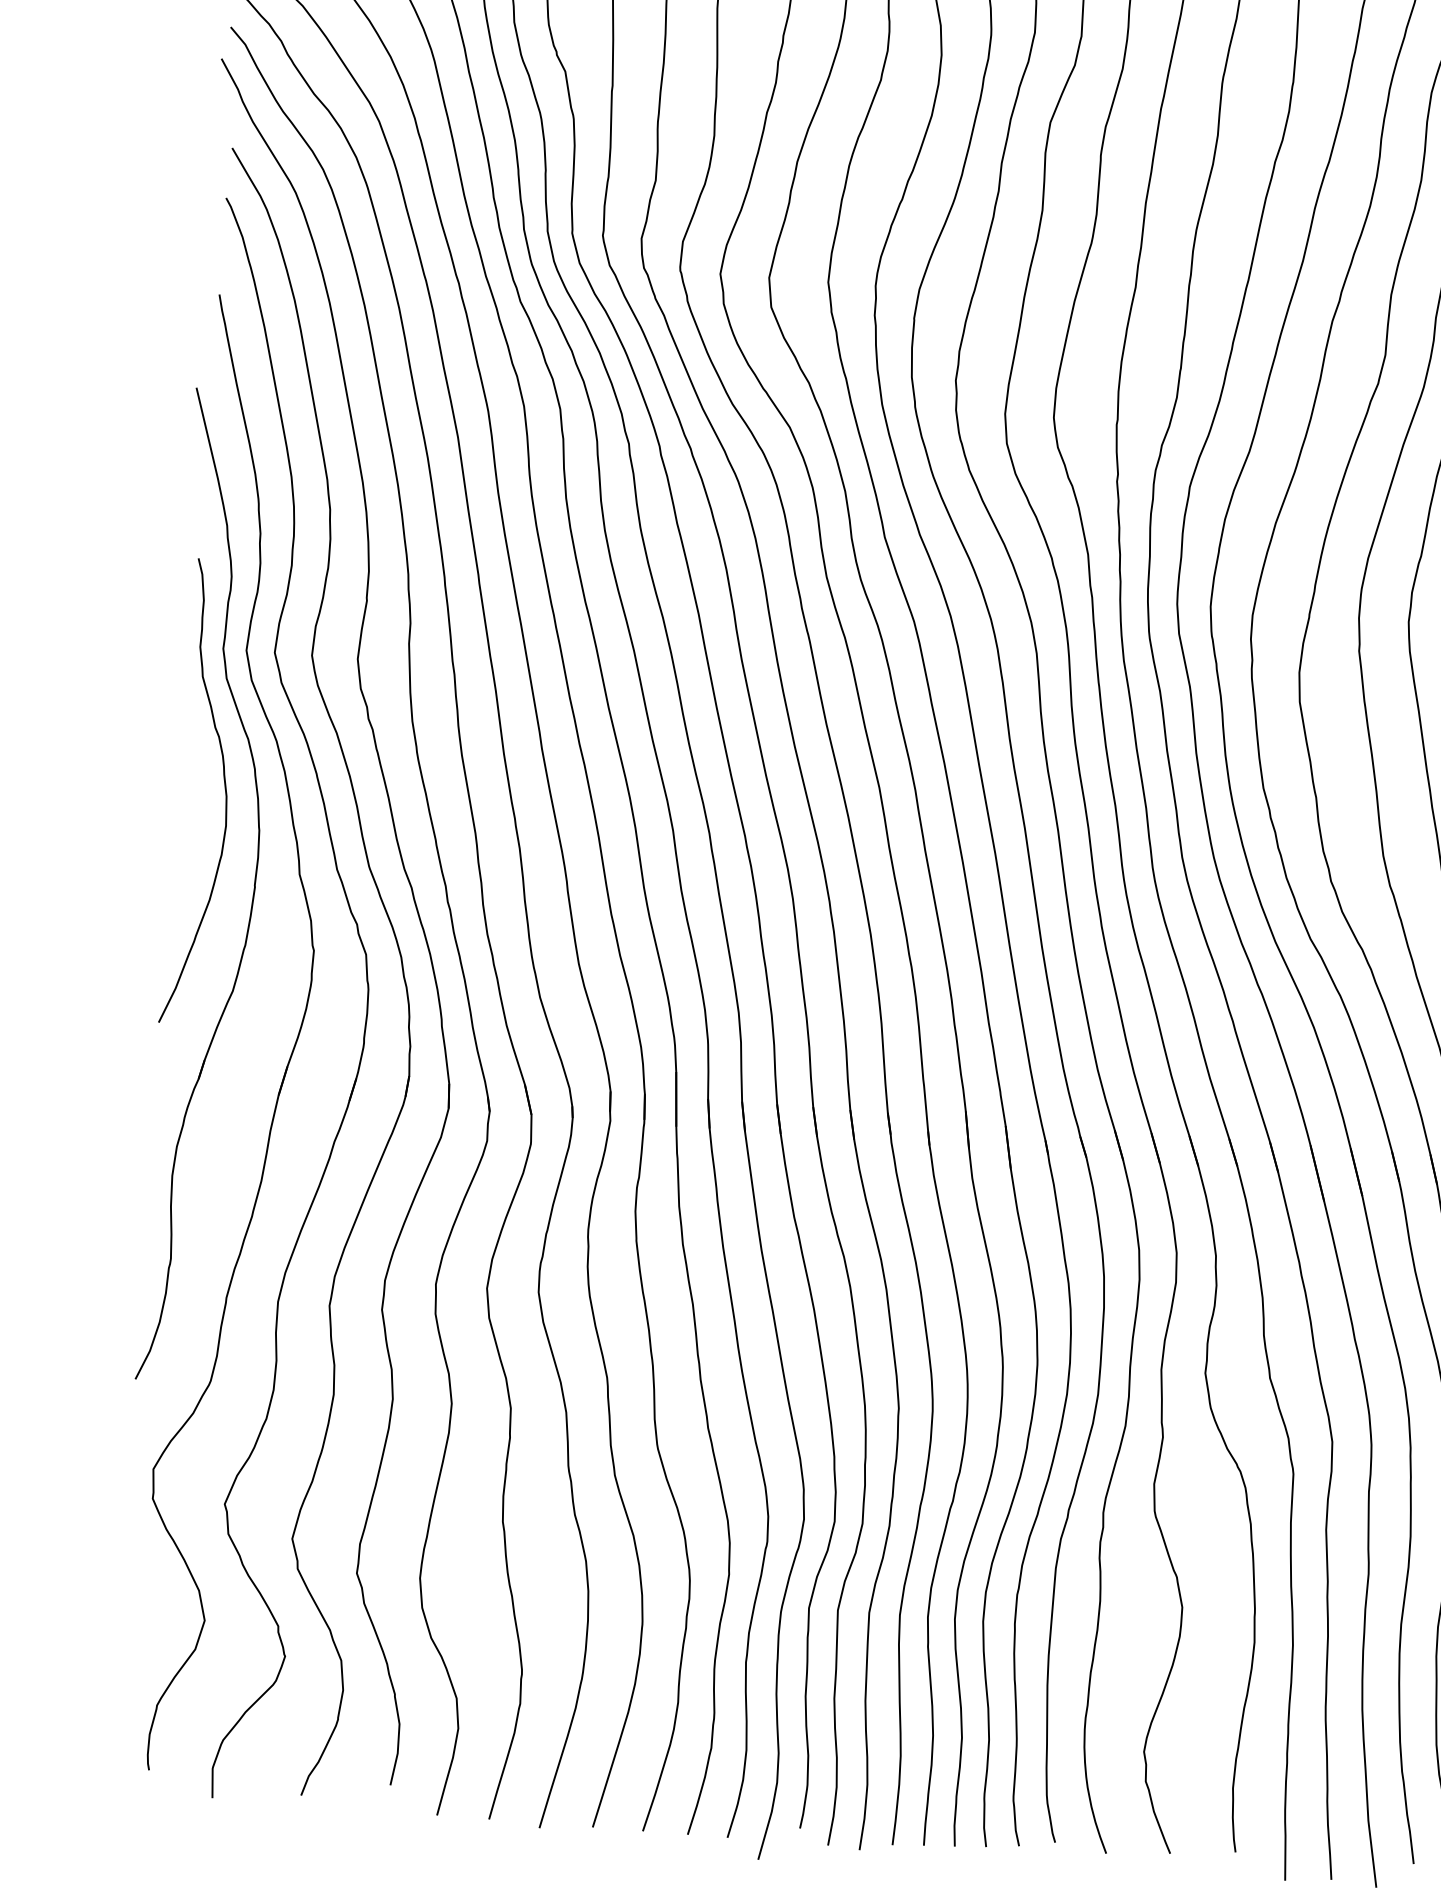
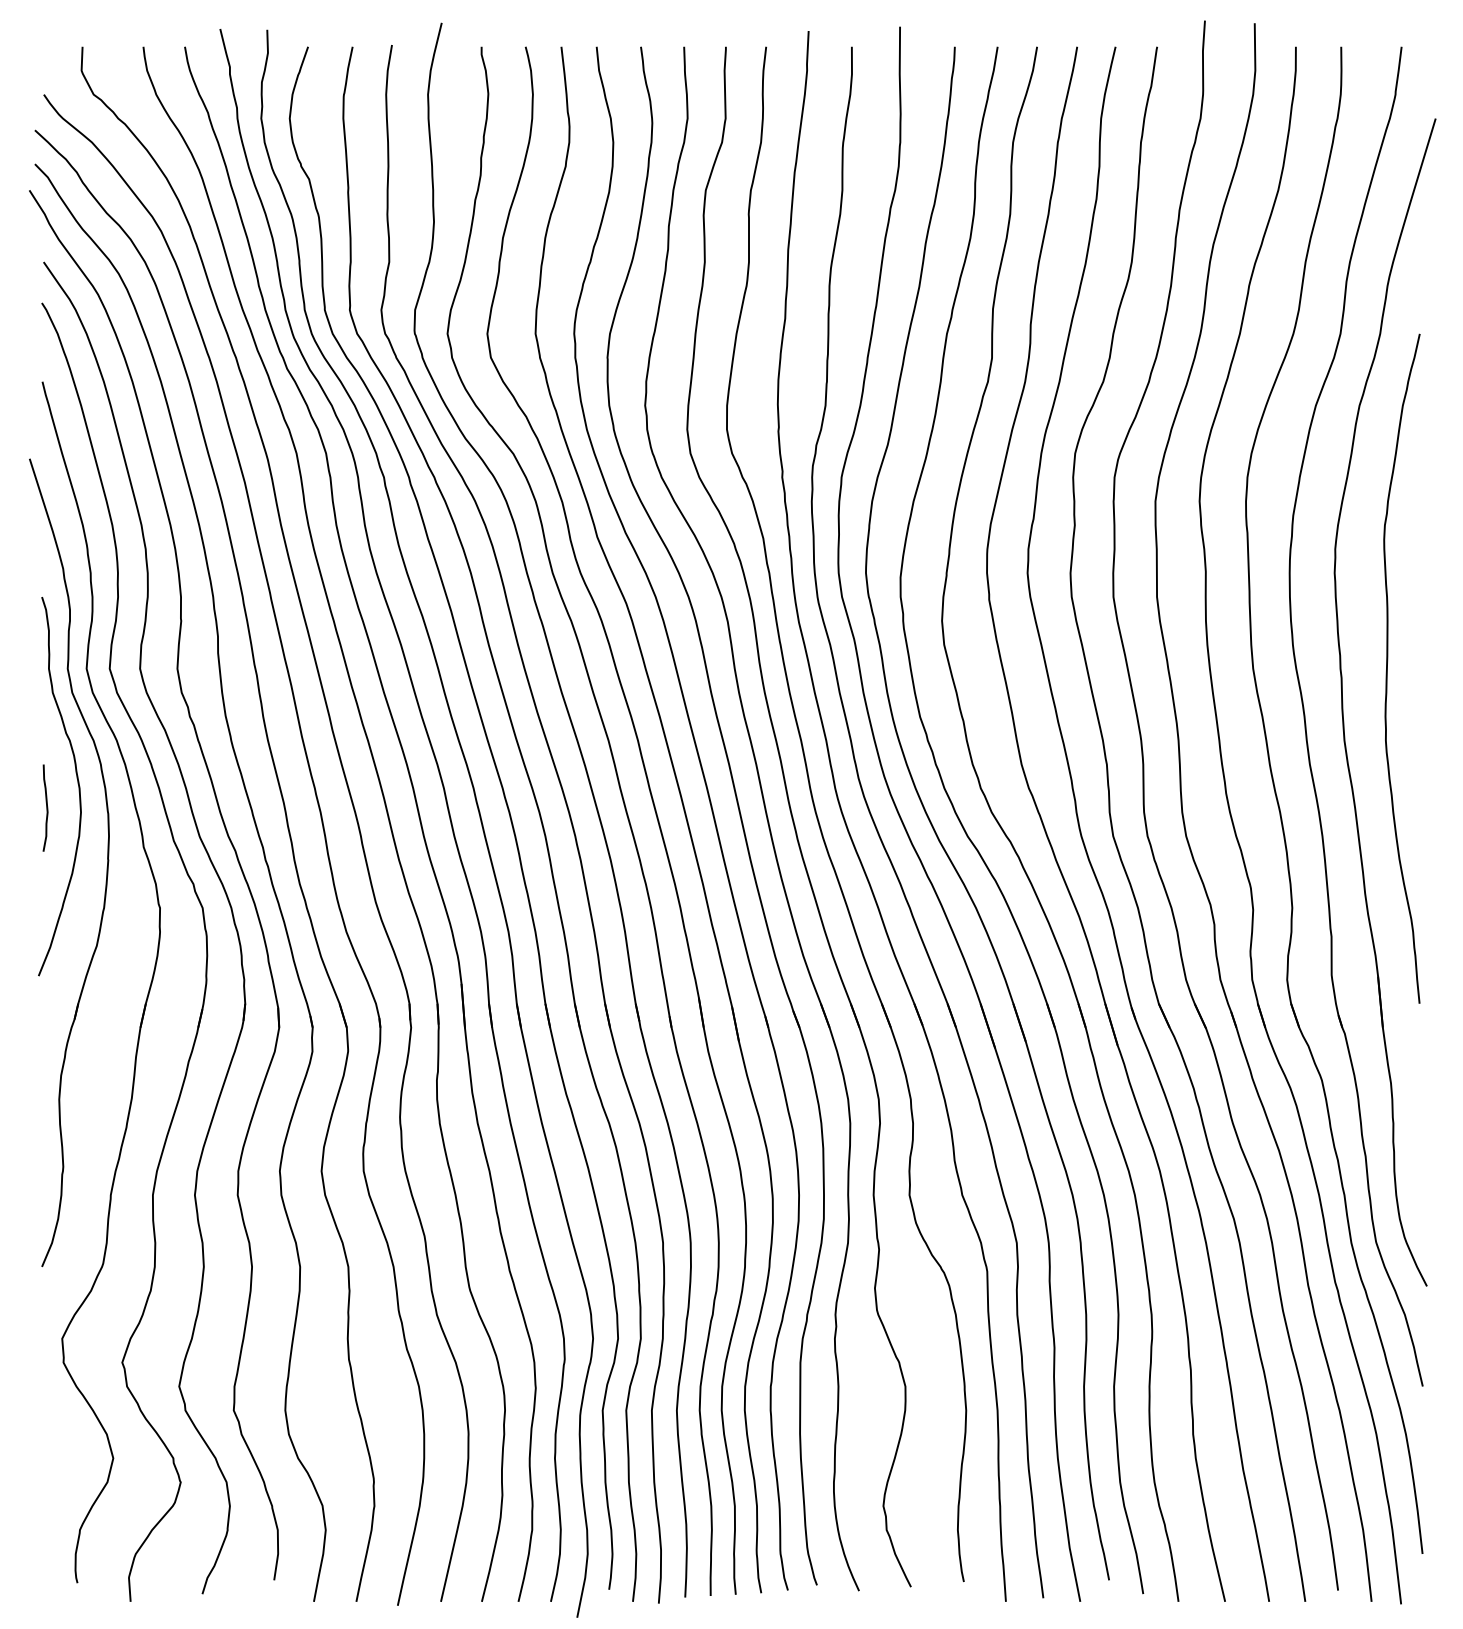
curve: (184, 816) -> (46, 807), added

